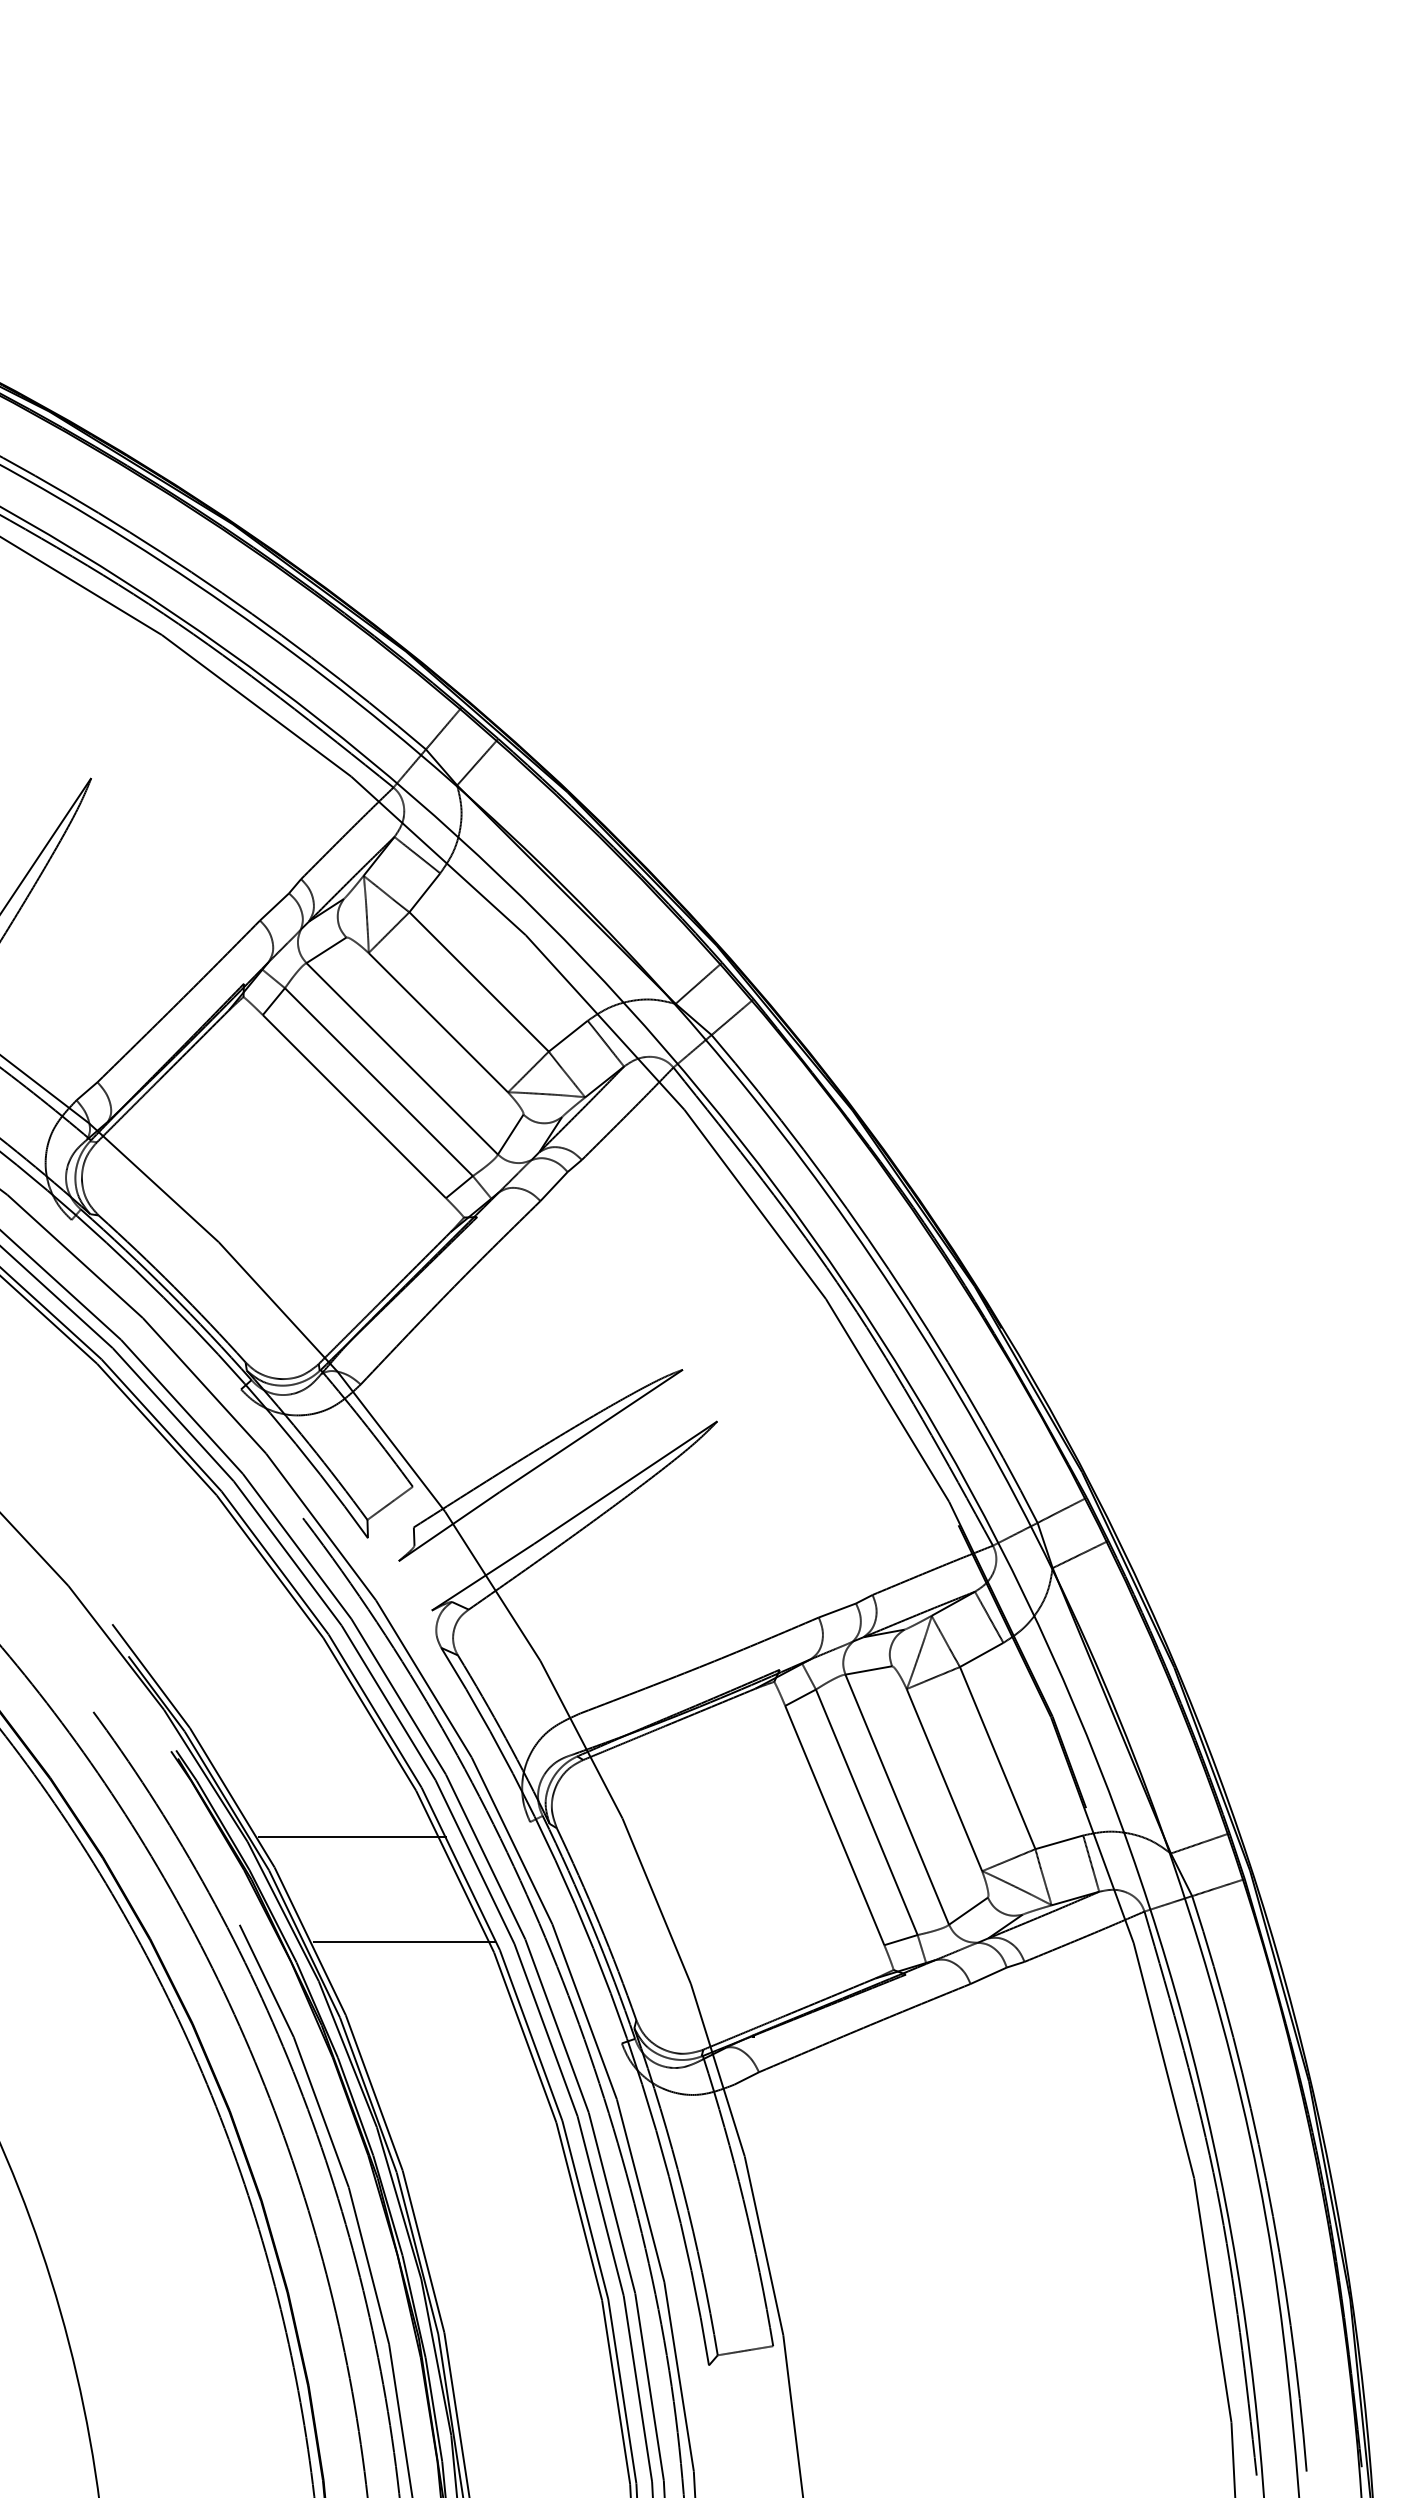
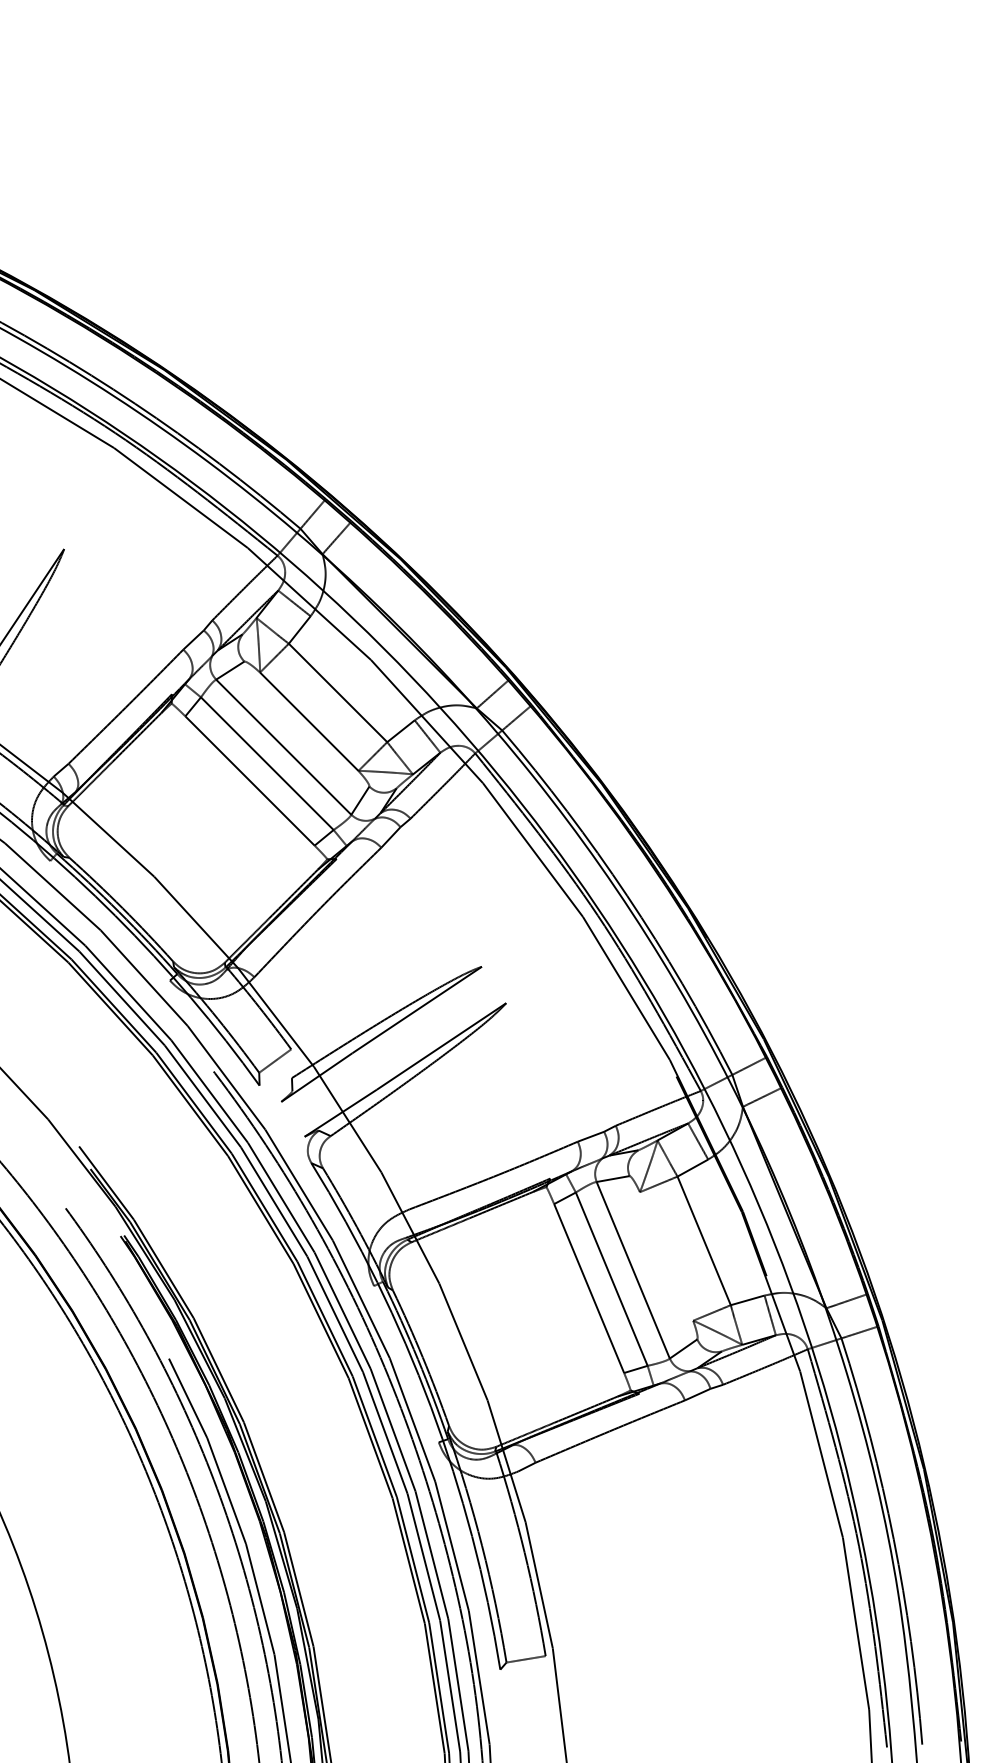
line: (944, 1780) -> (666, 1256), removed
line: (352, 1837) -> (248, 1296), removed
line: (404, 1941) -> (285, 1370), removed

